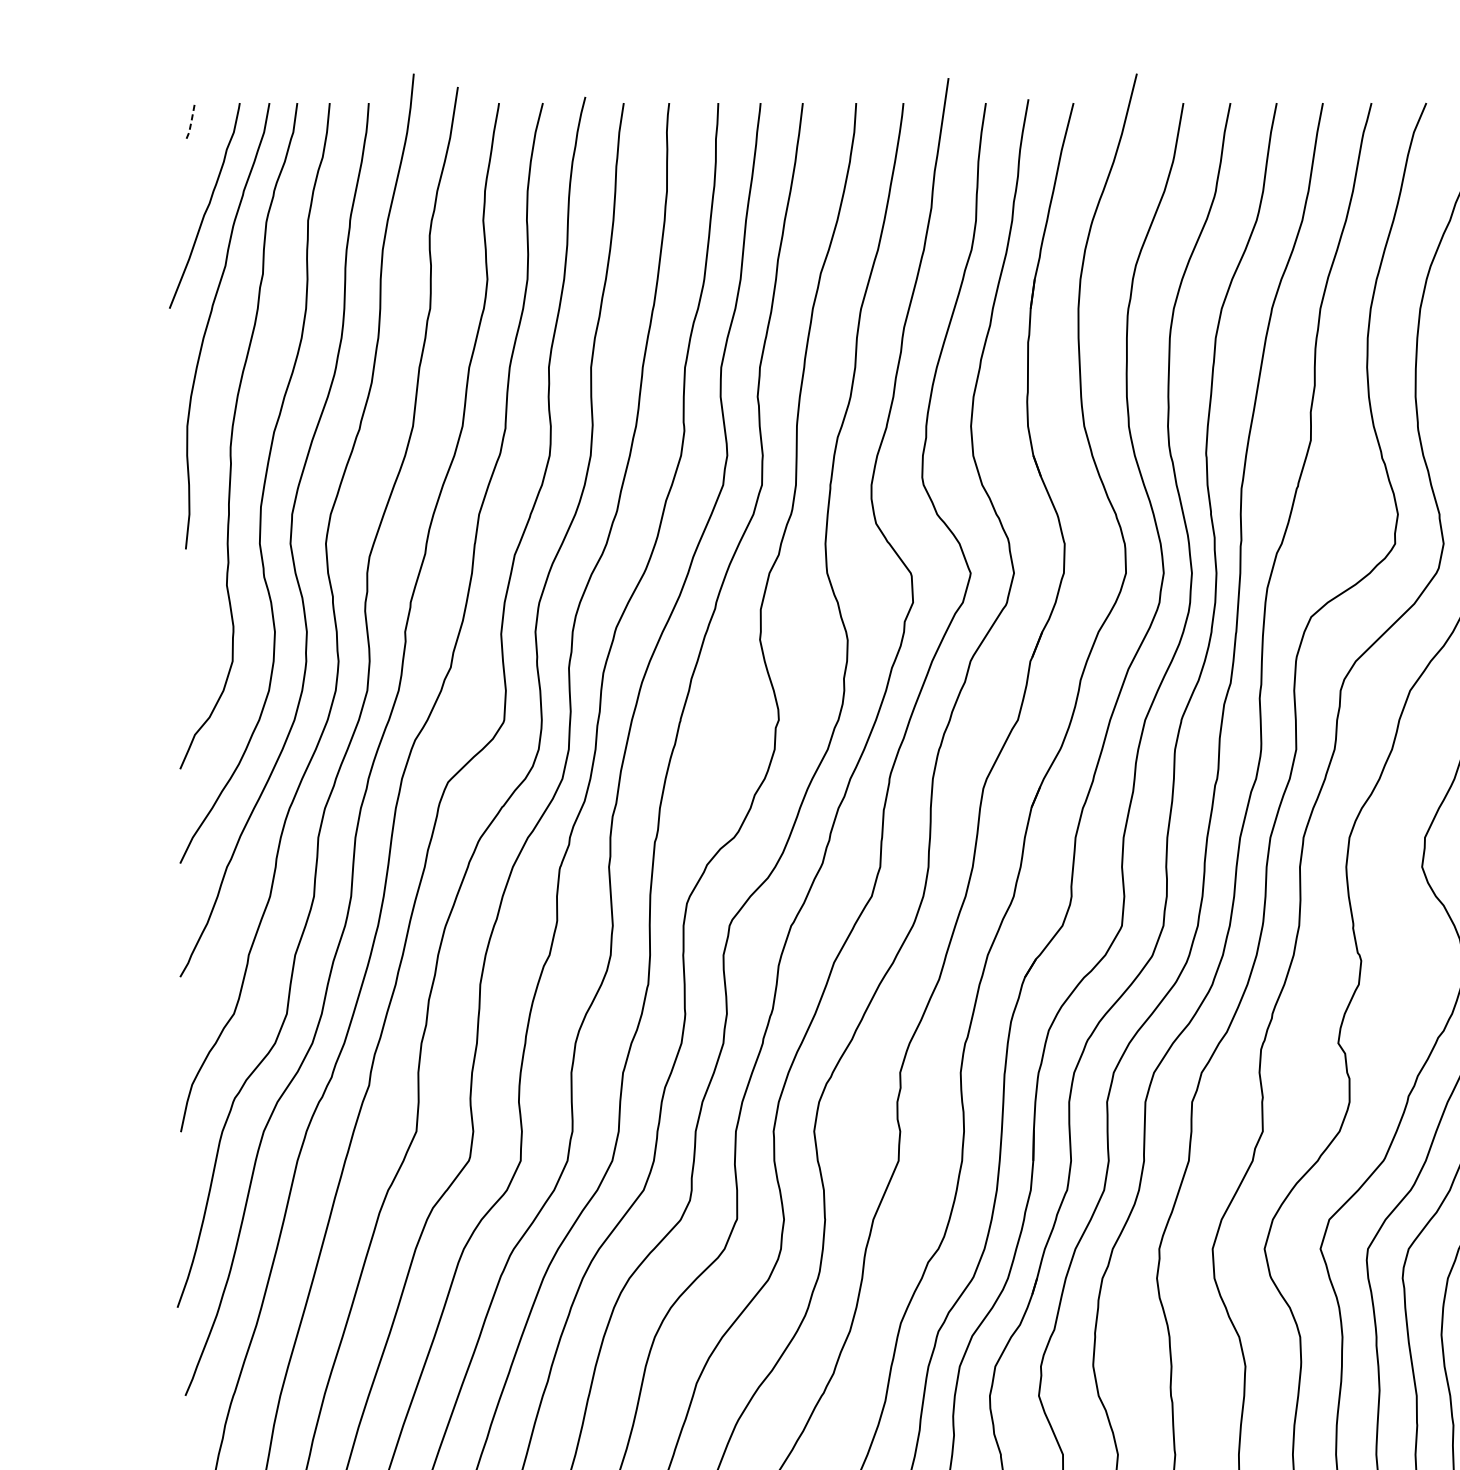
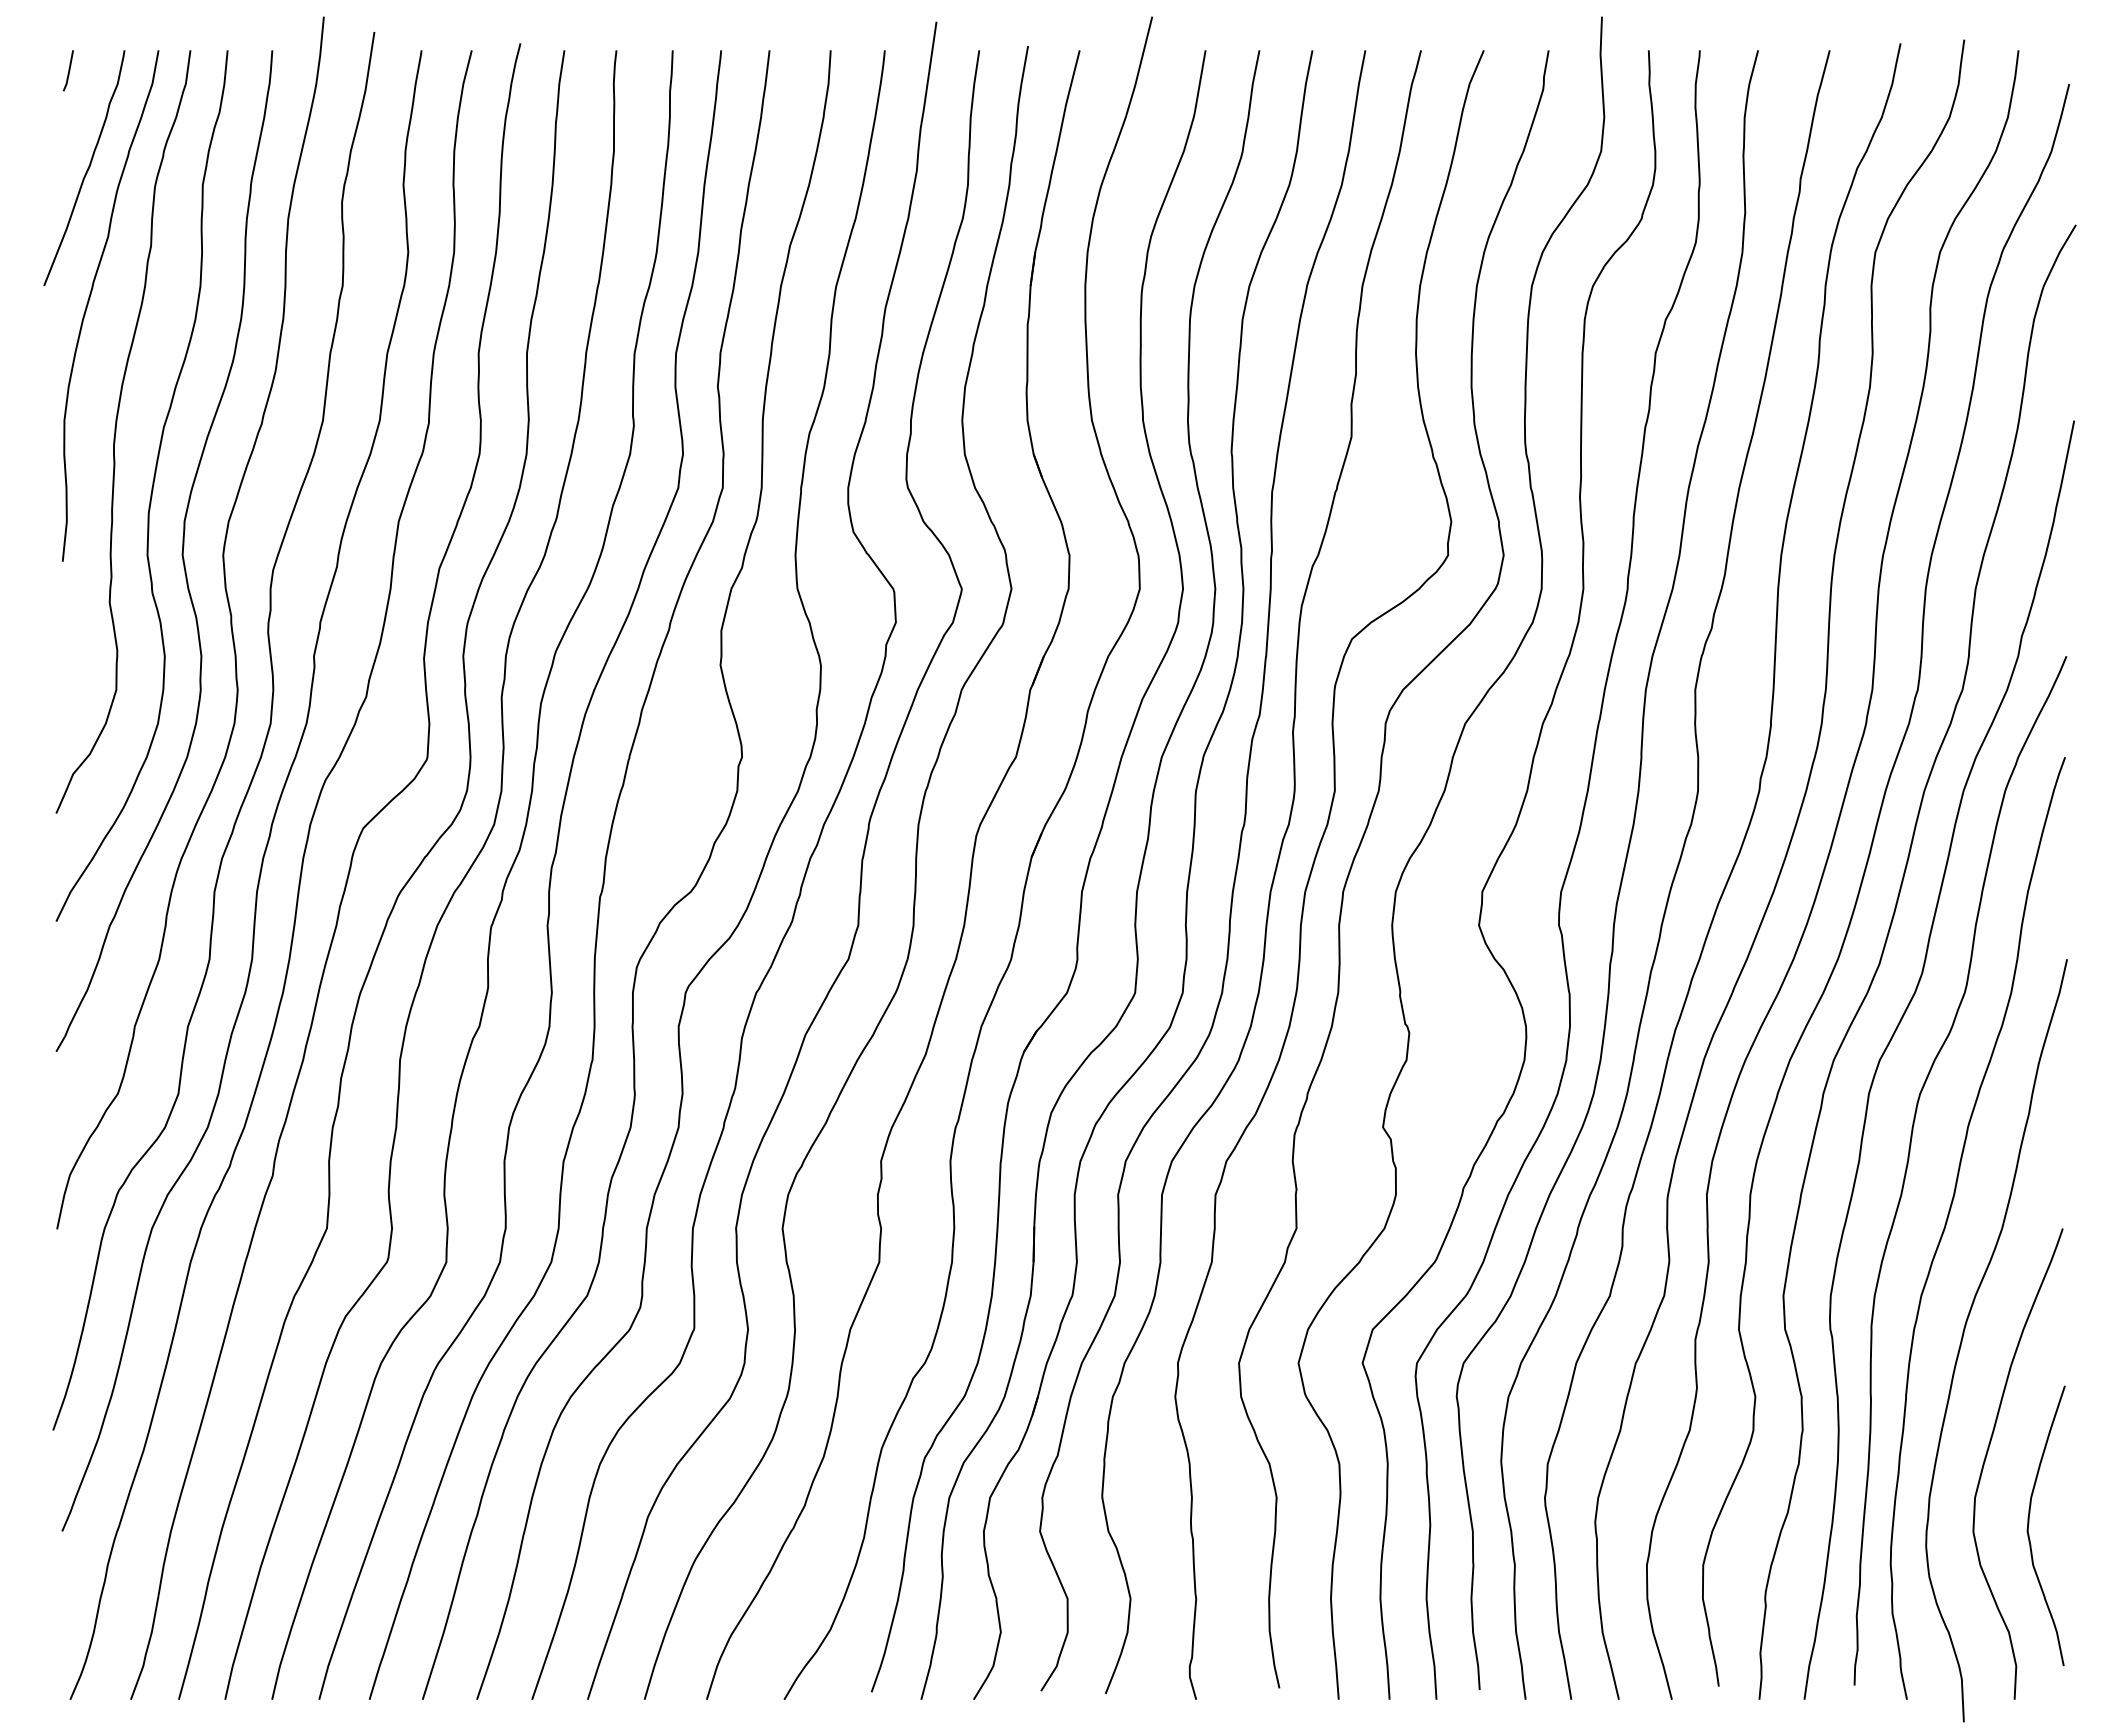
line: (191, 120) -> (69, 70), dashed -> solid

